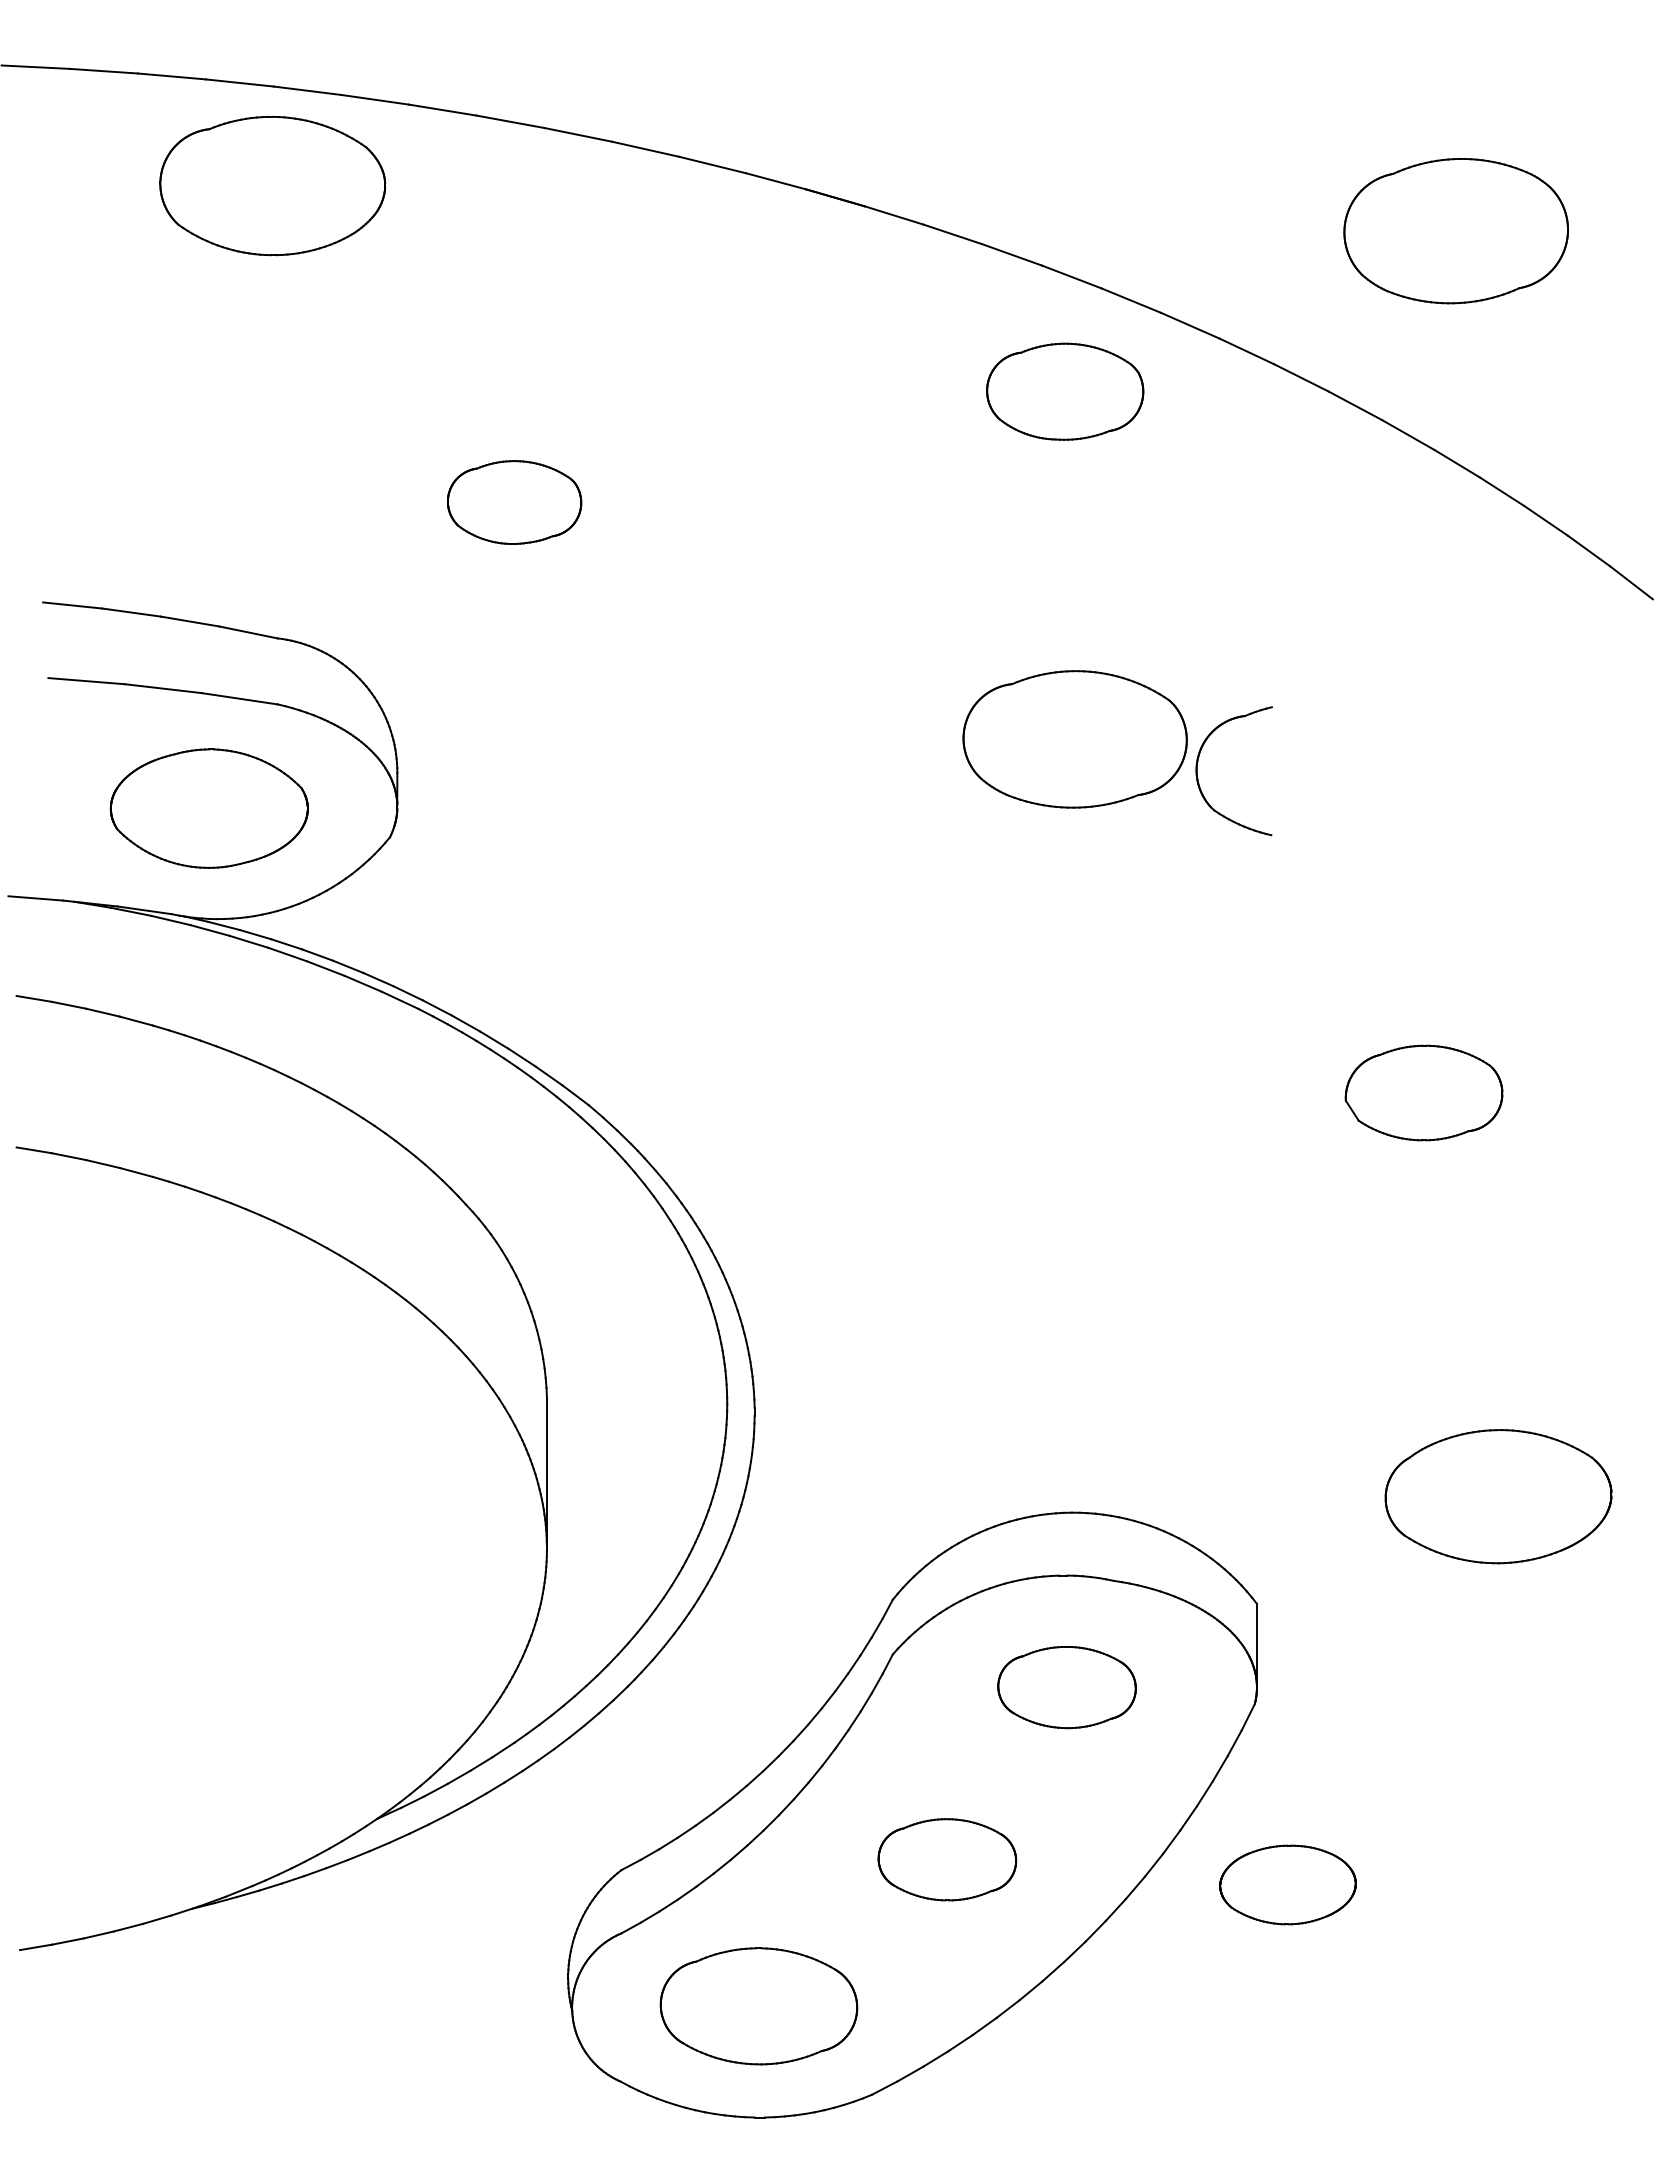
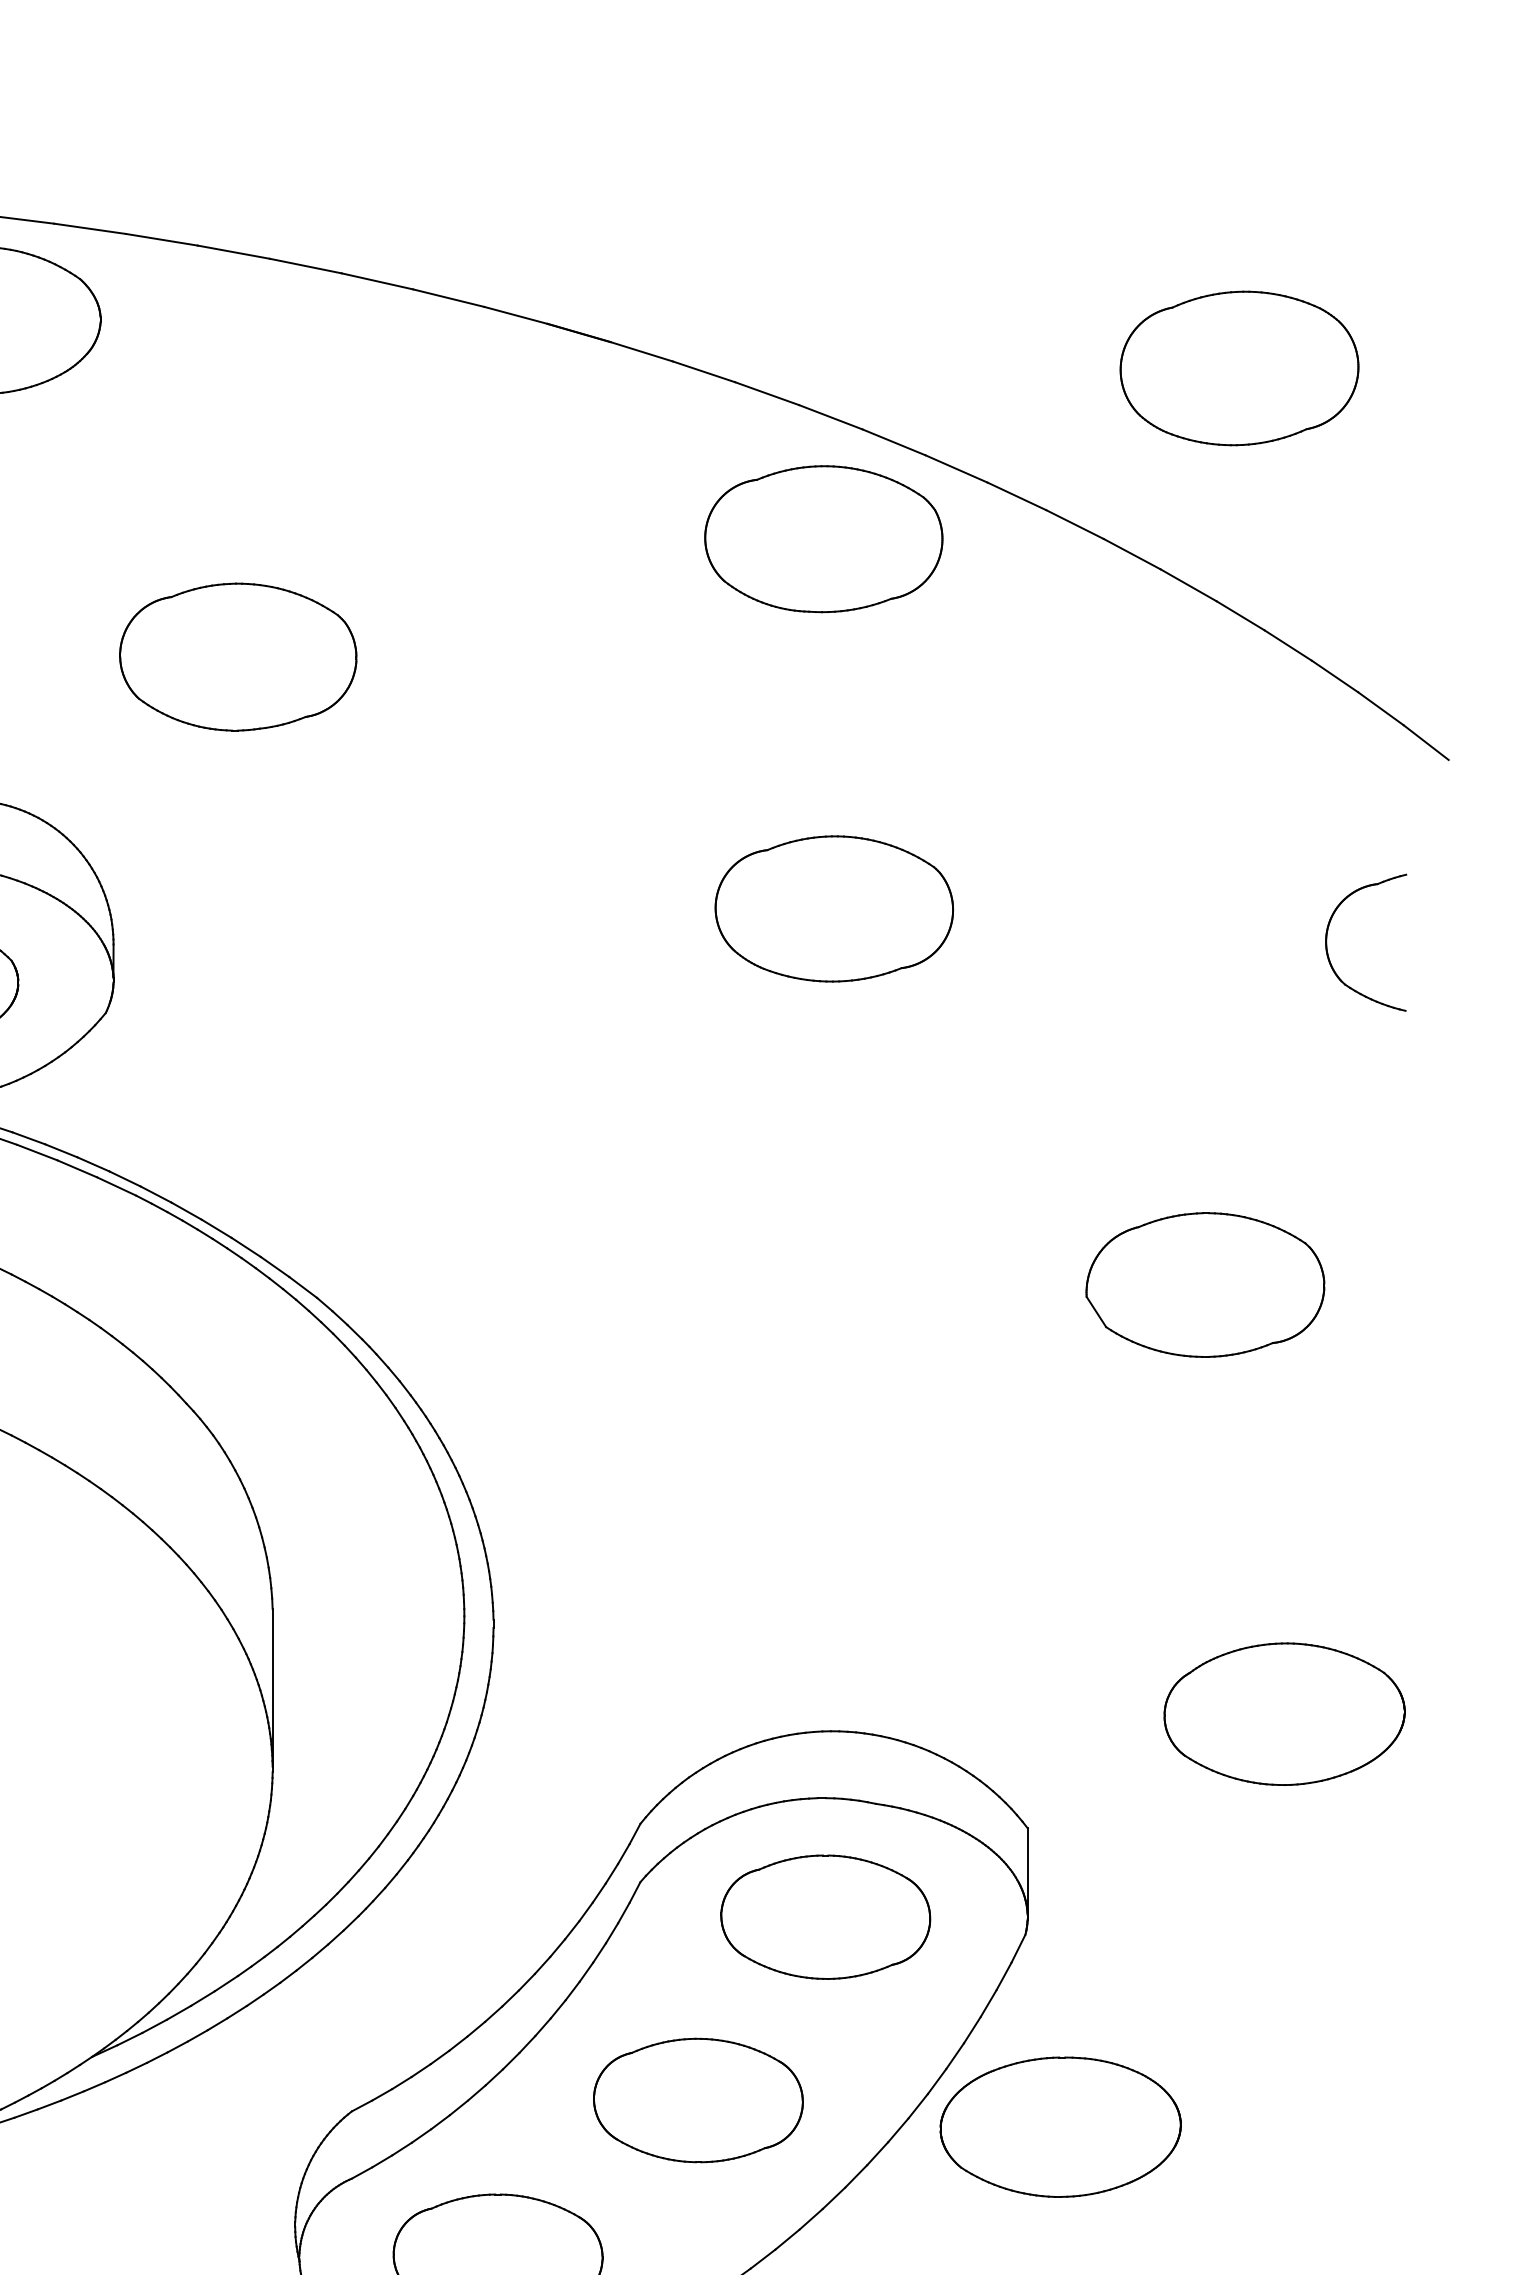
part: (1064, 391) -> (823, 539), size x1.43
part: (514, 502) -> (238, 657), size x1.67
part: (1198, 778) -> (1328, 950), moved
part: (1423, 1092) -> (1204, 1284), size x1.43
part: (1066, 1687) -> (825, 1917), size x1.43
part: (947, 1859) -> (698, 2100), size x1.43
part: (1287, 1884) -> (1060, 2126), size x1.67

